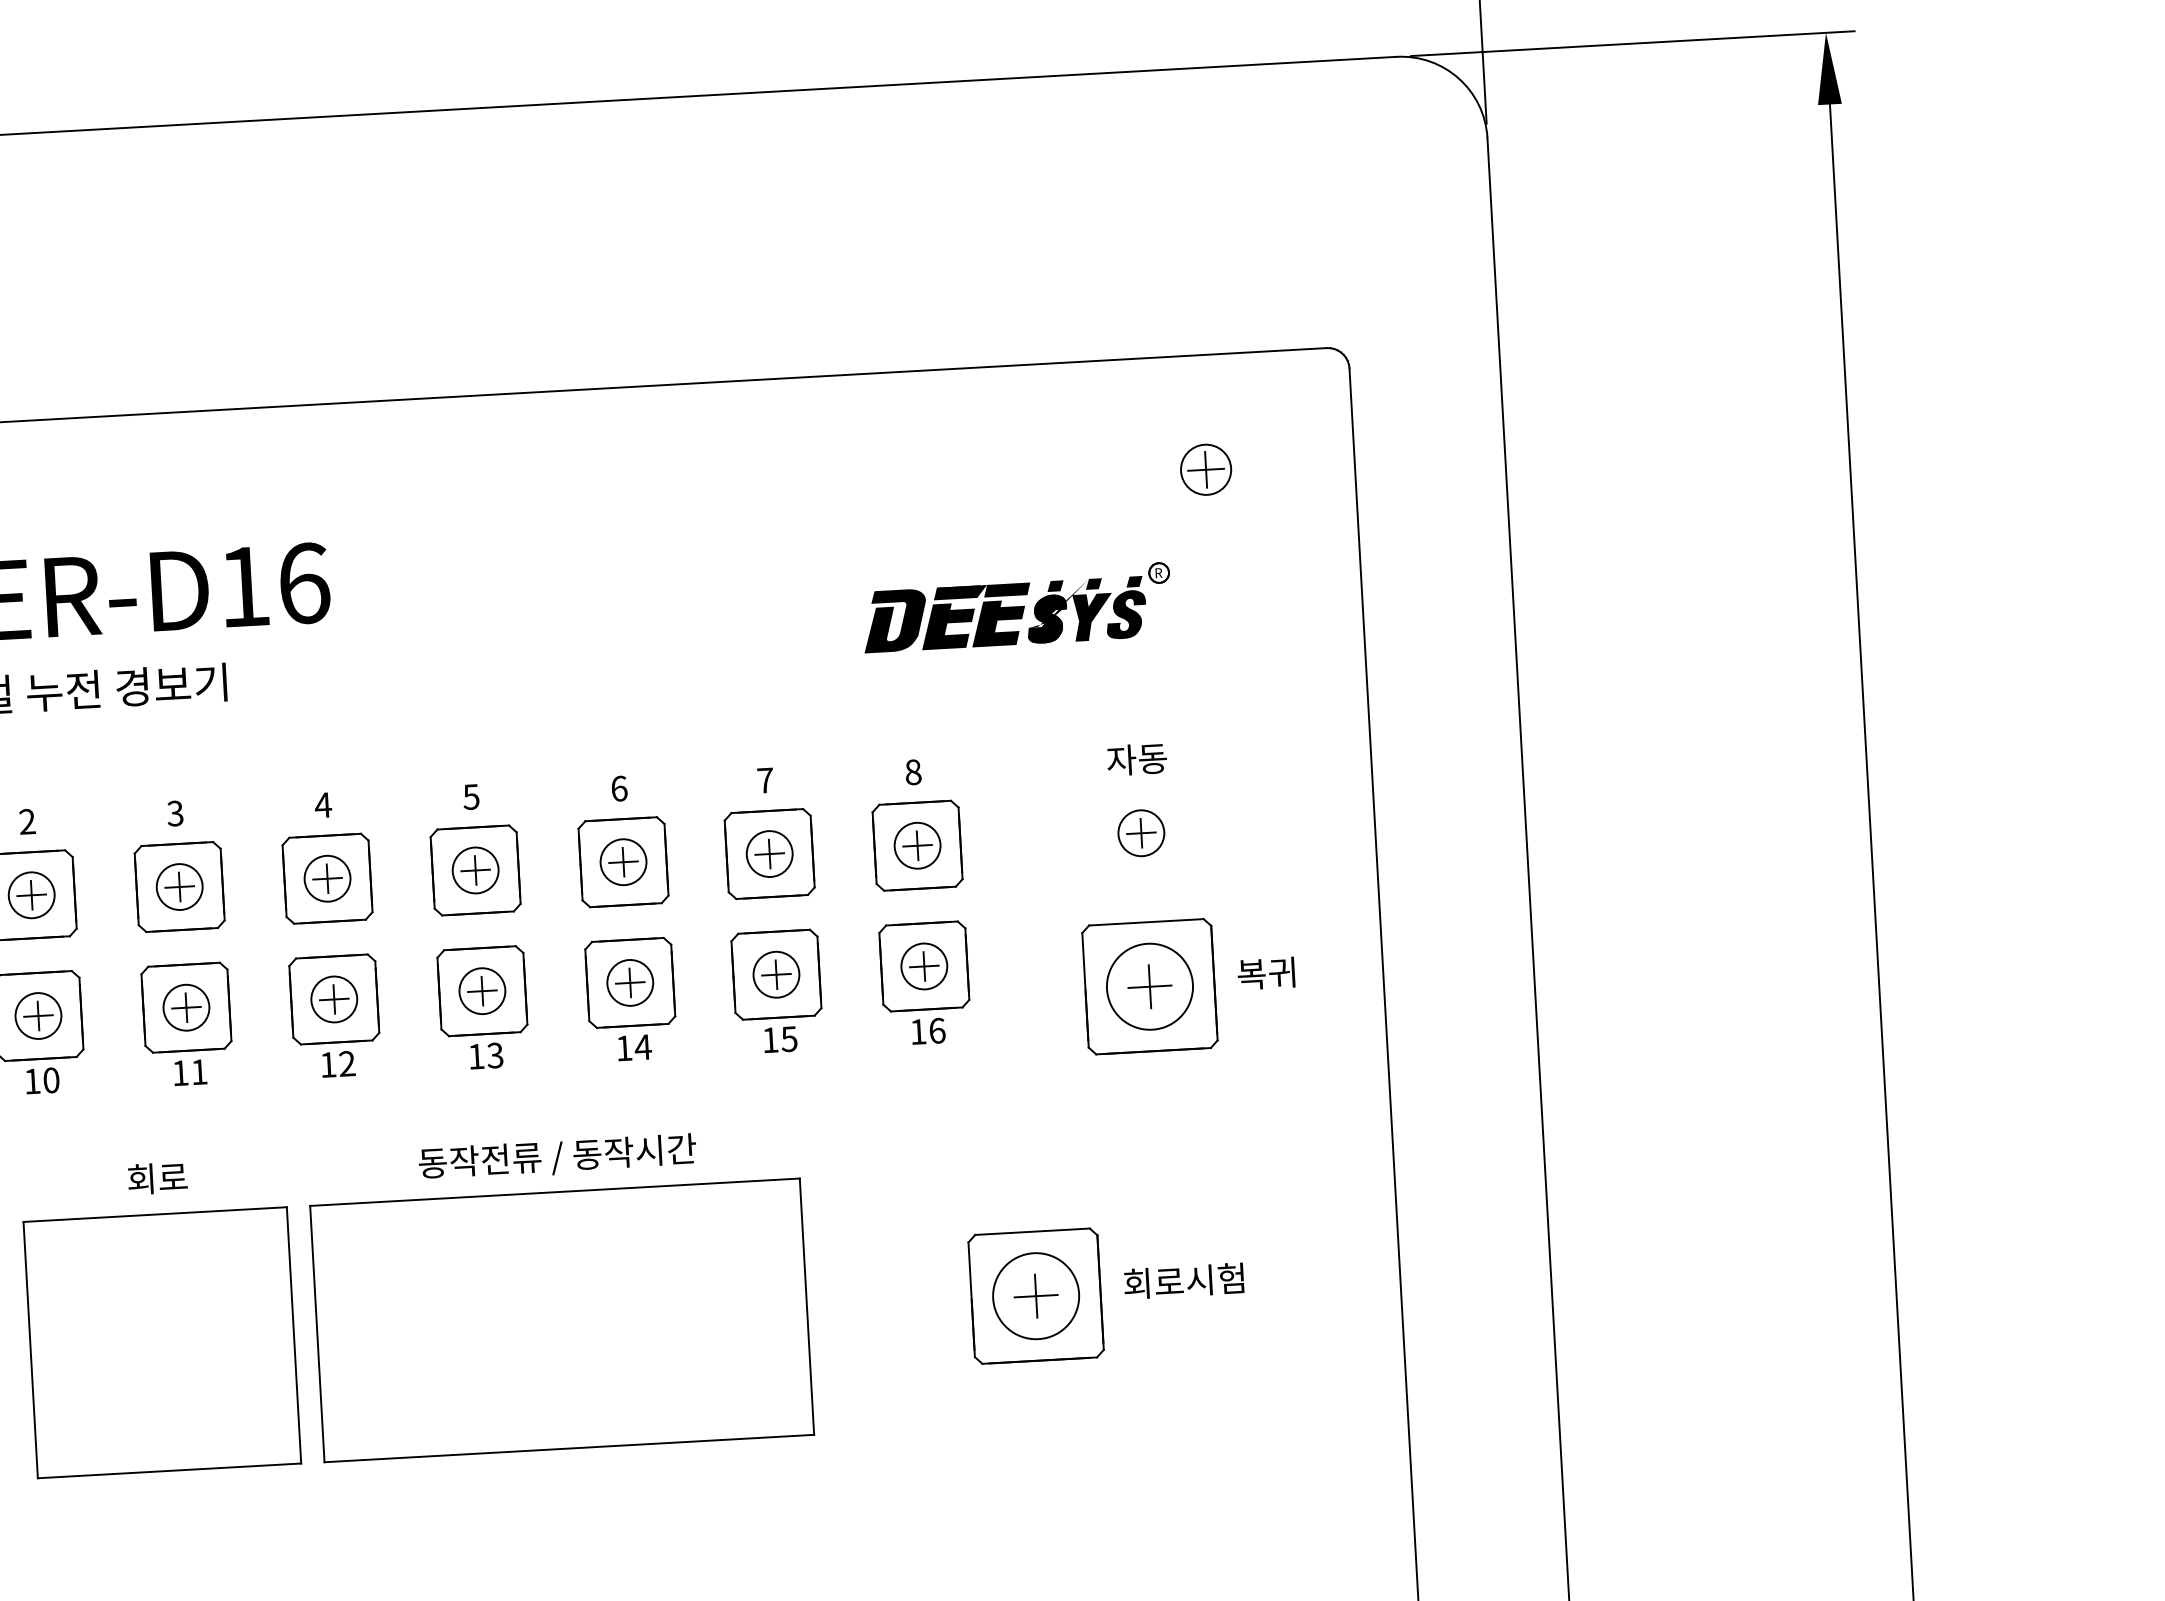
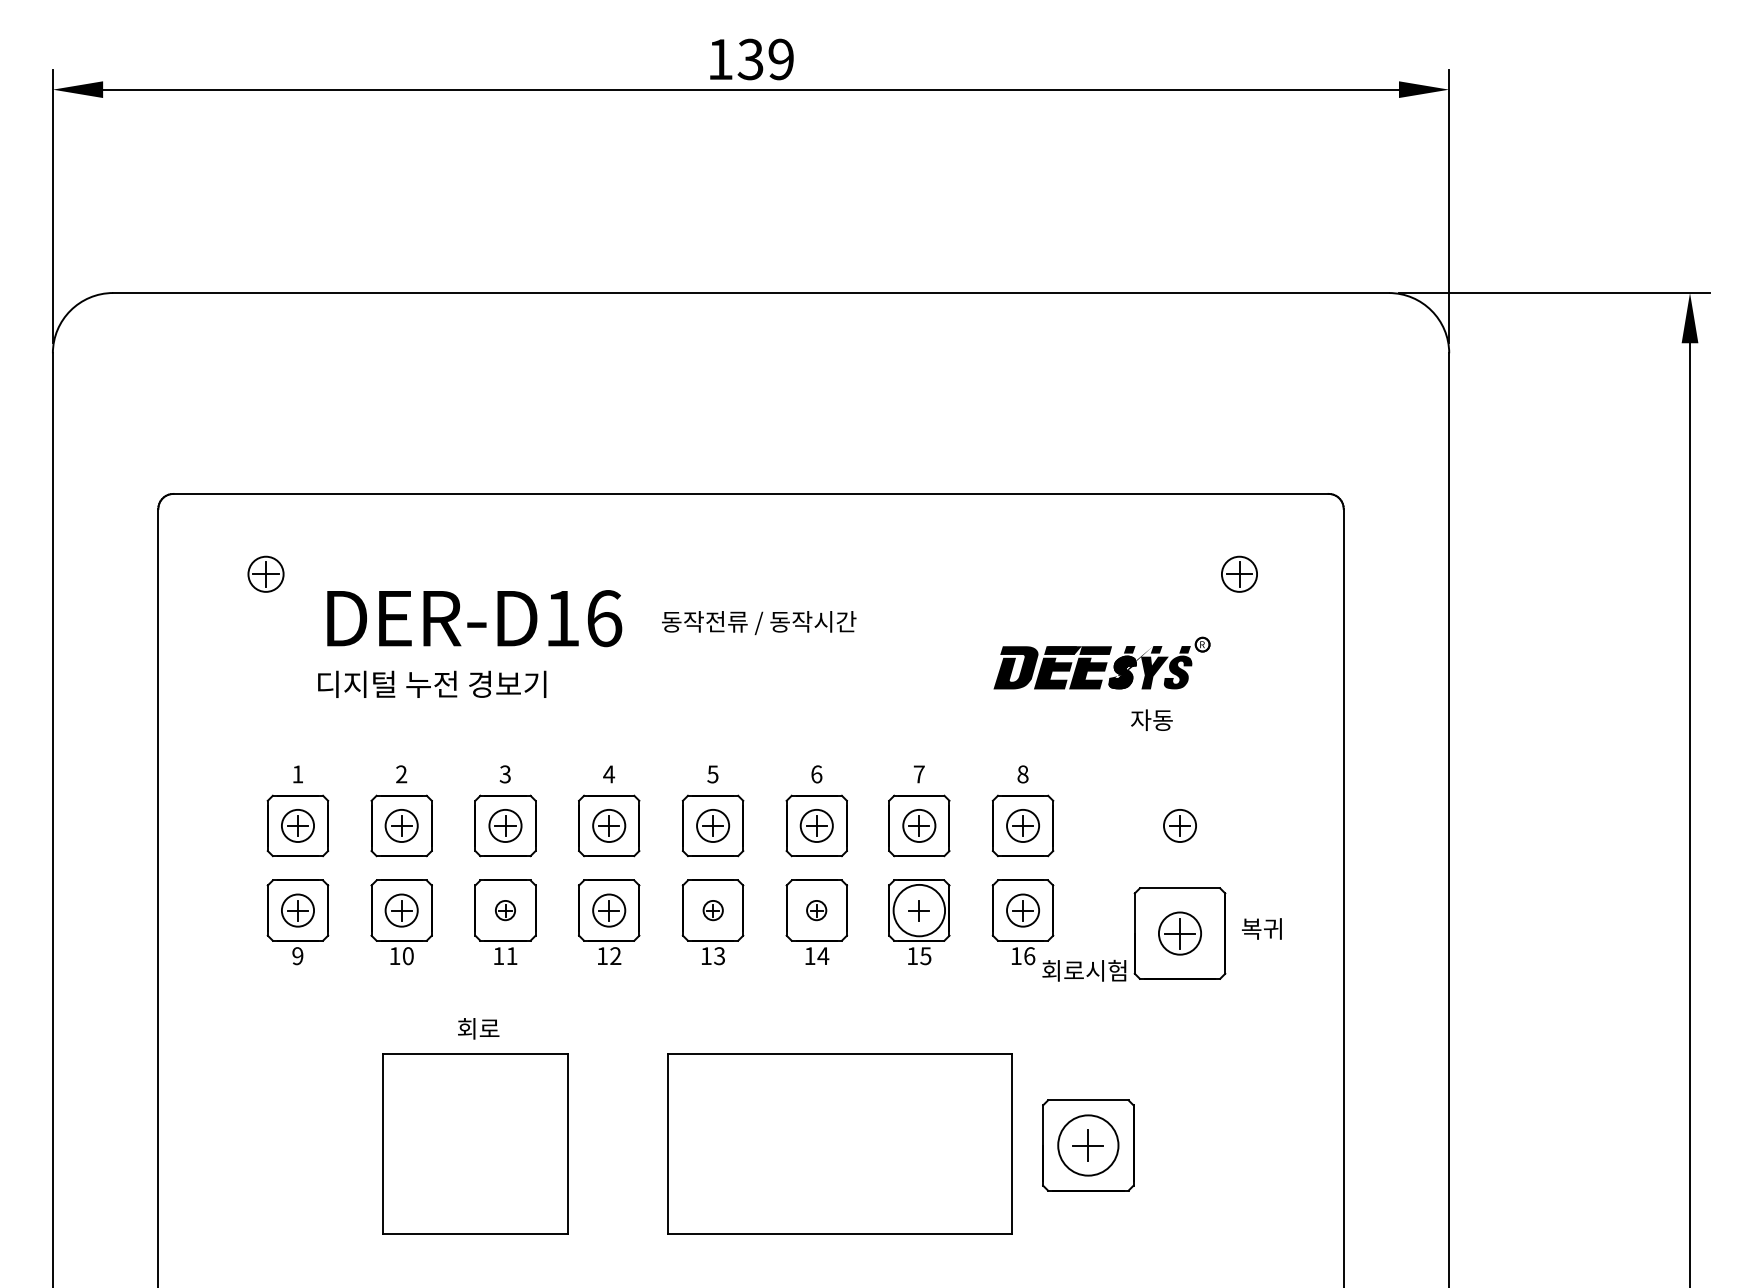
text: (1136, 758) -> (1151, 719), moved
circle: (776, 974) -> (919, 910), size x1.6
part: (629, 982) -> (816, 910), size x0.6
circle: (1149, 986) -> (1179, 933), size x0.7
part: (482, 991) -> (713, 910), size x0.6
part: (186, 1007) -> (505, 910), size x0.6
text: (558, 1158) -> (759, 623), moved
text: (1184, 1280) -> (1084, 970), moved
part: (561, 1319) -> (839, 1143), moved

